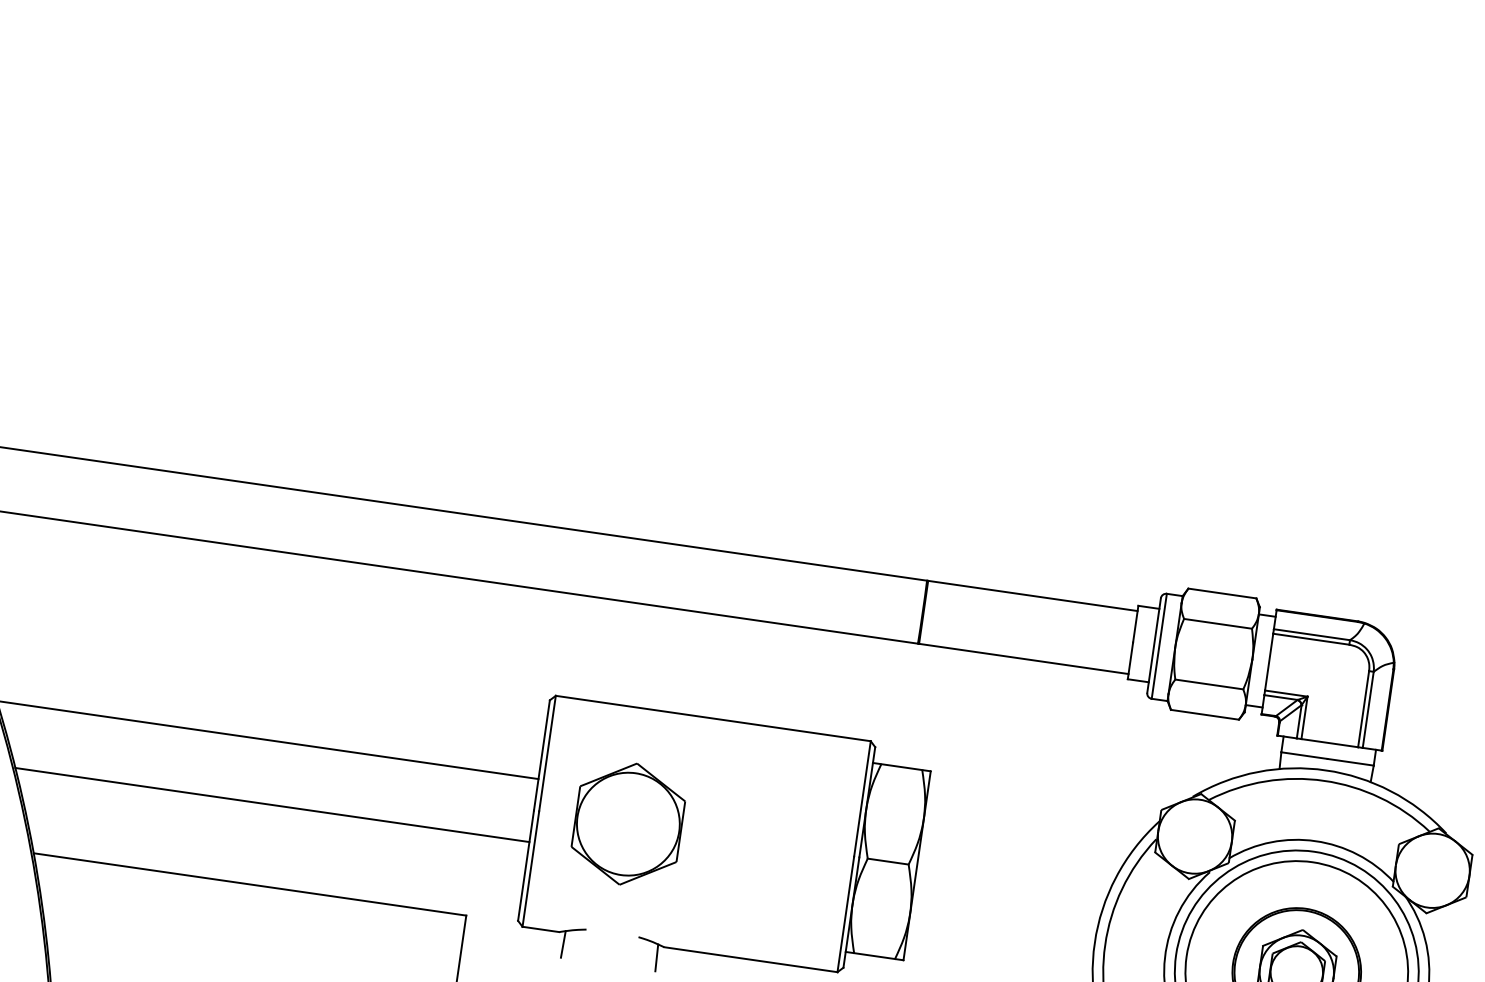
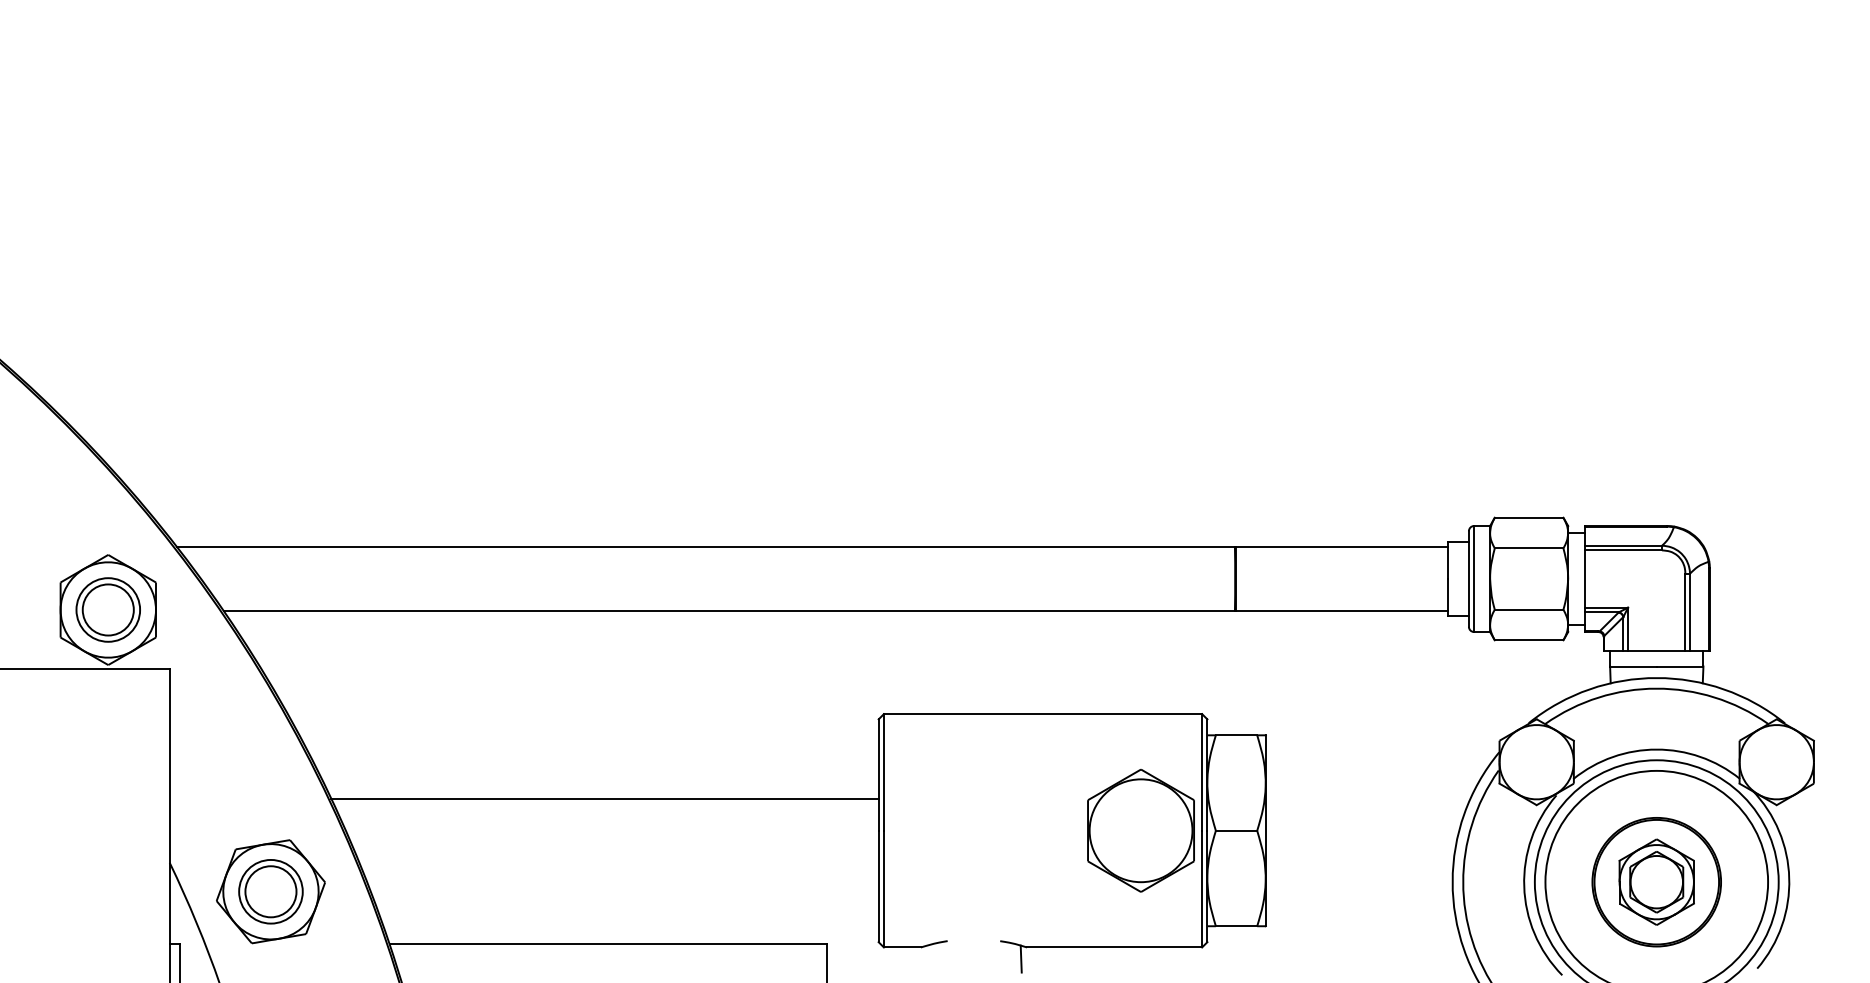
line: (271, 804) -> (618, 862), removed
part: (627, 823) -> (1140, 830), moved
line: (563, 943) -> (926, 958), removed

